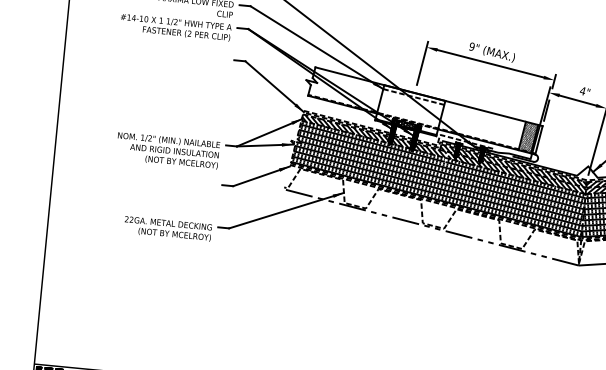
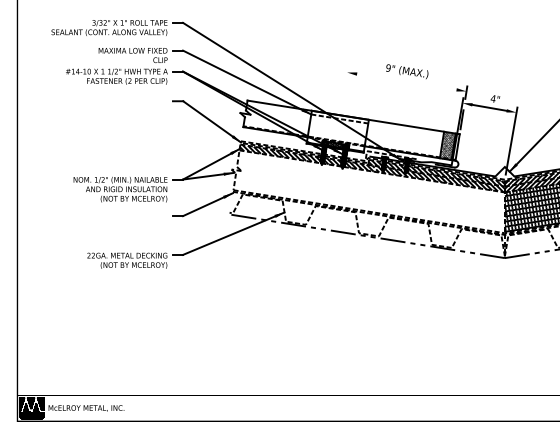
line: (422, 63) -> (344, 87), removed
line: (490, 63) -> (406, 81), removed
hatch: (436, 177) -> (367, 190), removed

